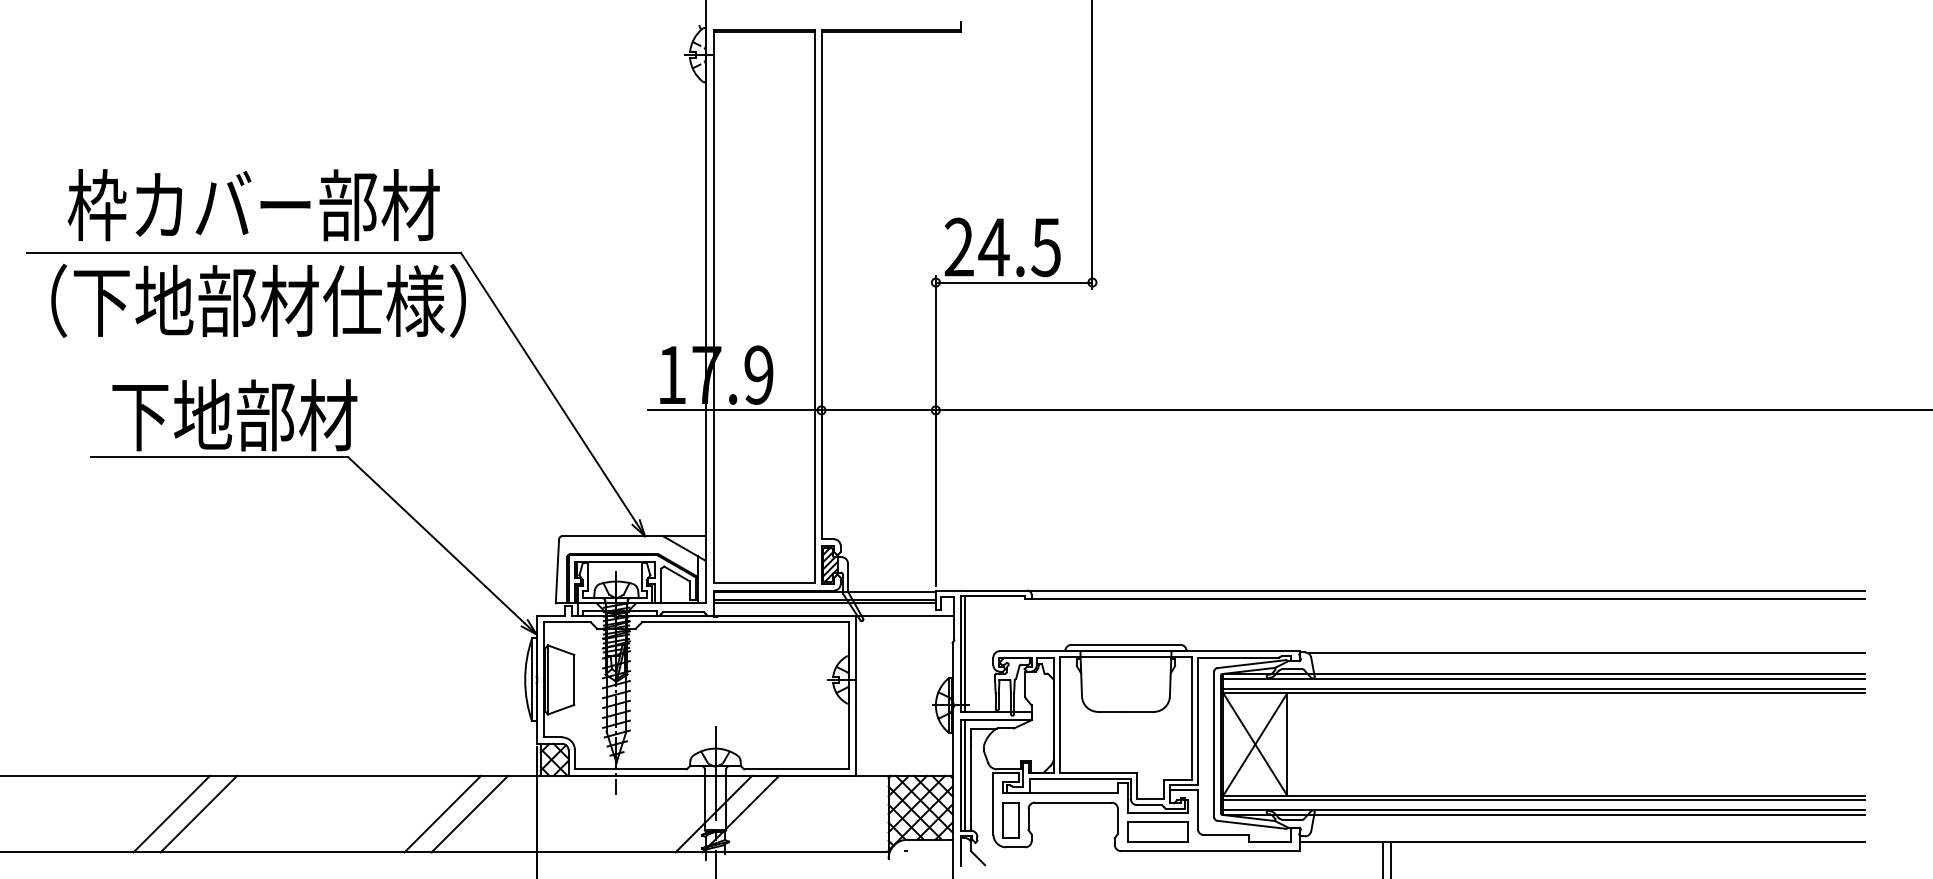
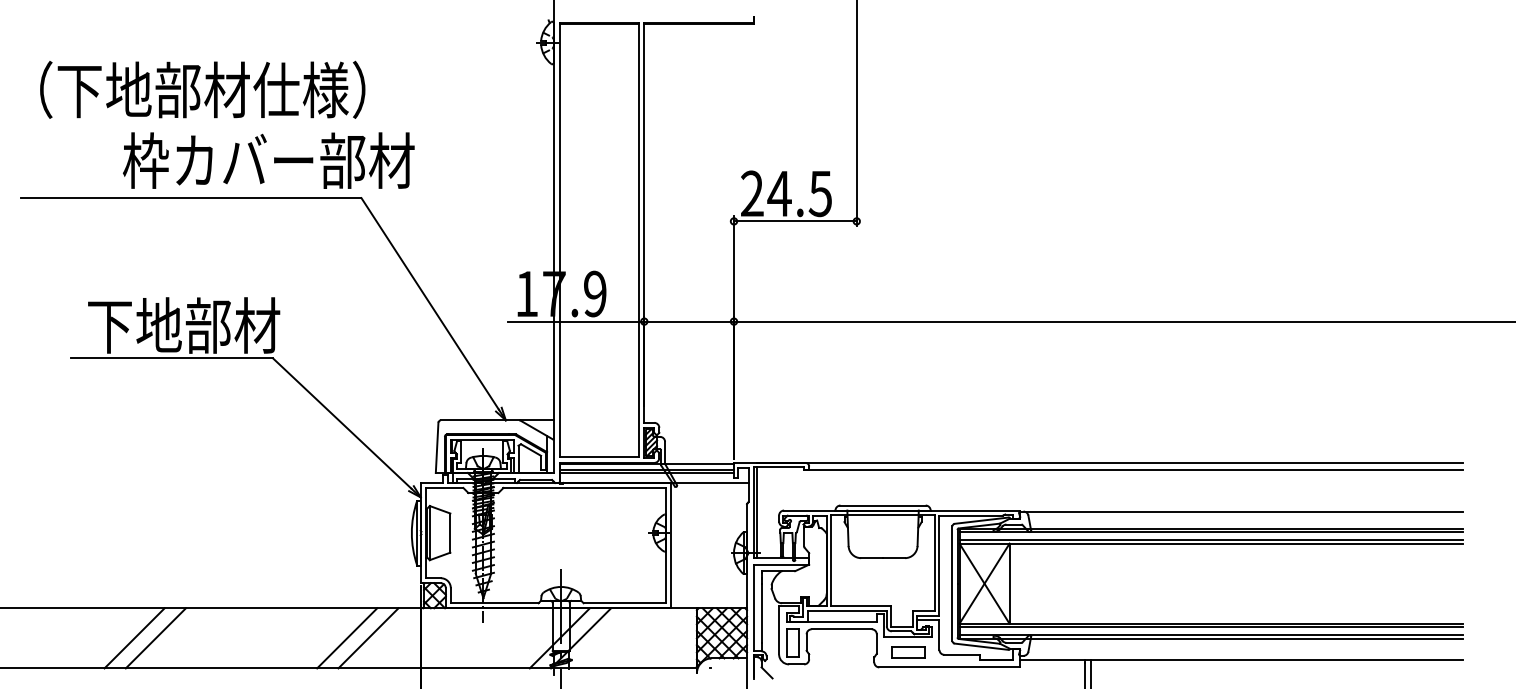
text: (253, 205) -> (268, 160), moved
text: (258, 300) -> (202, 89), moved
line: (964, 775) -> (756, 608), removed
part: (1157, 831) -> (907, 651), size x0.7

